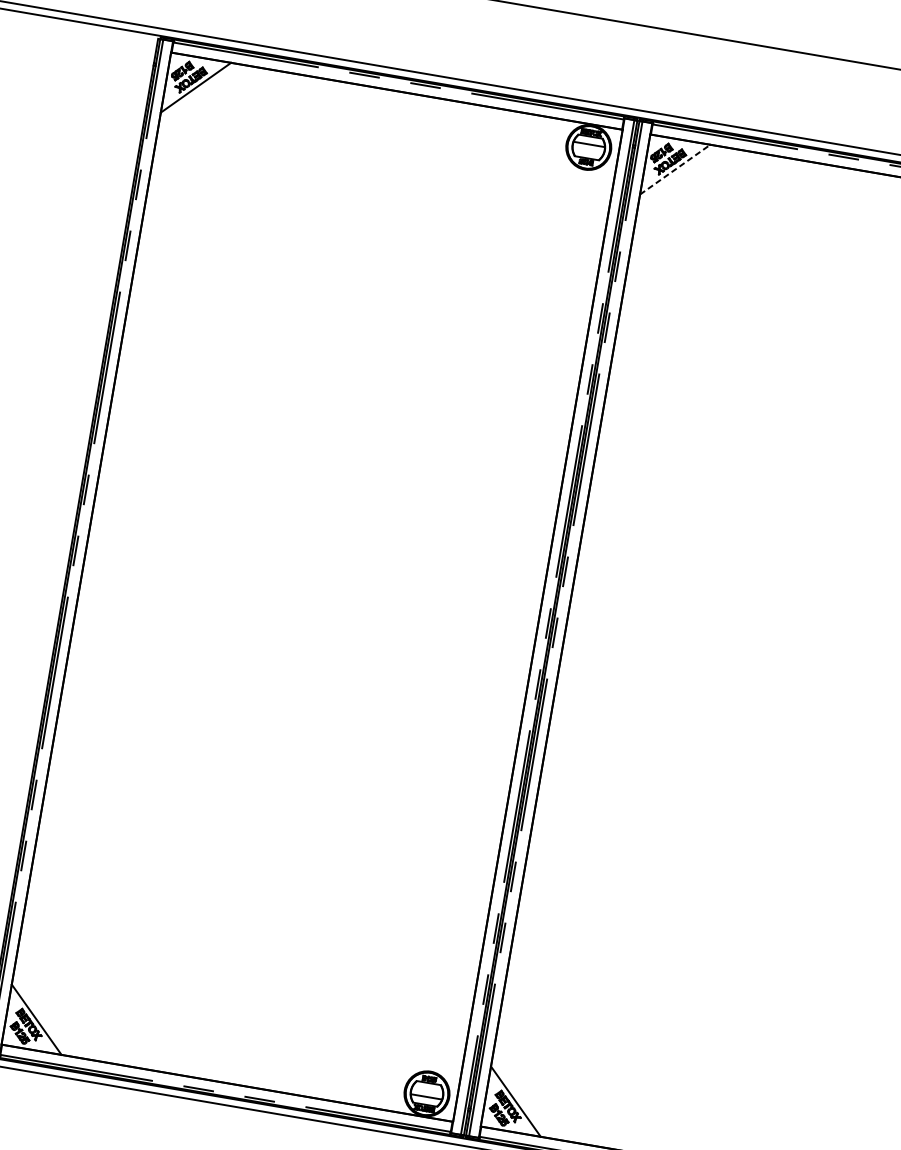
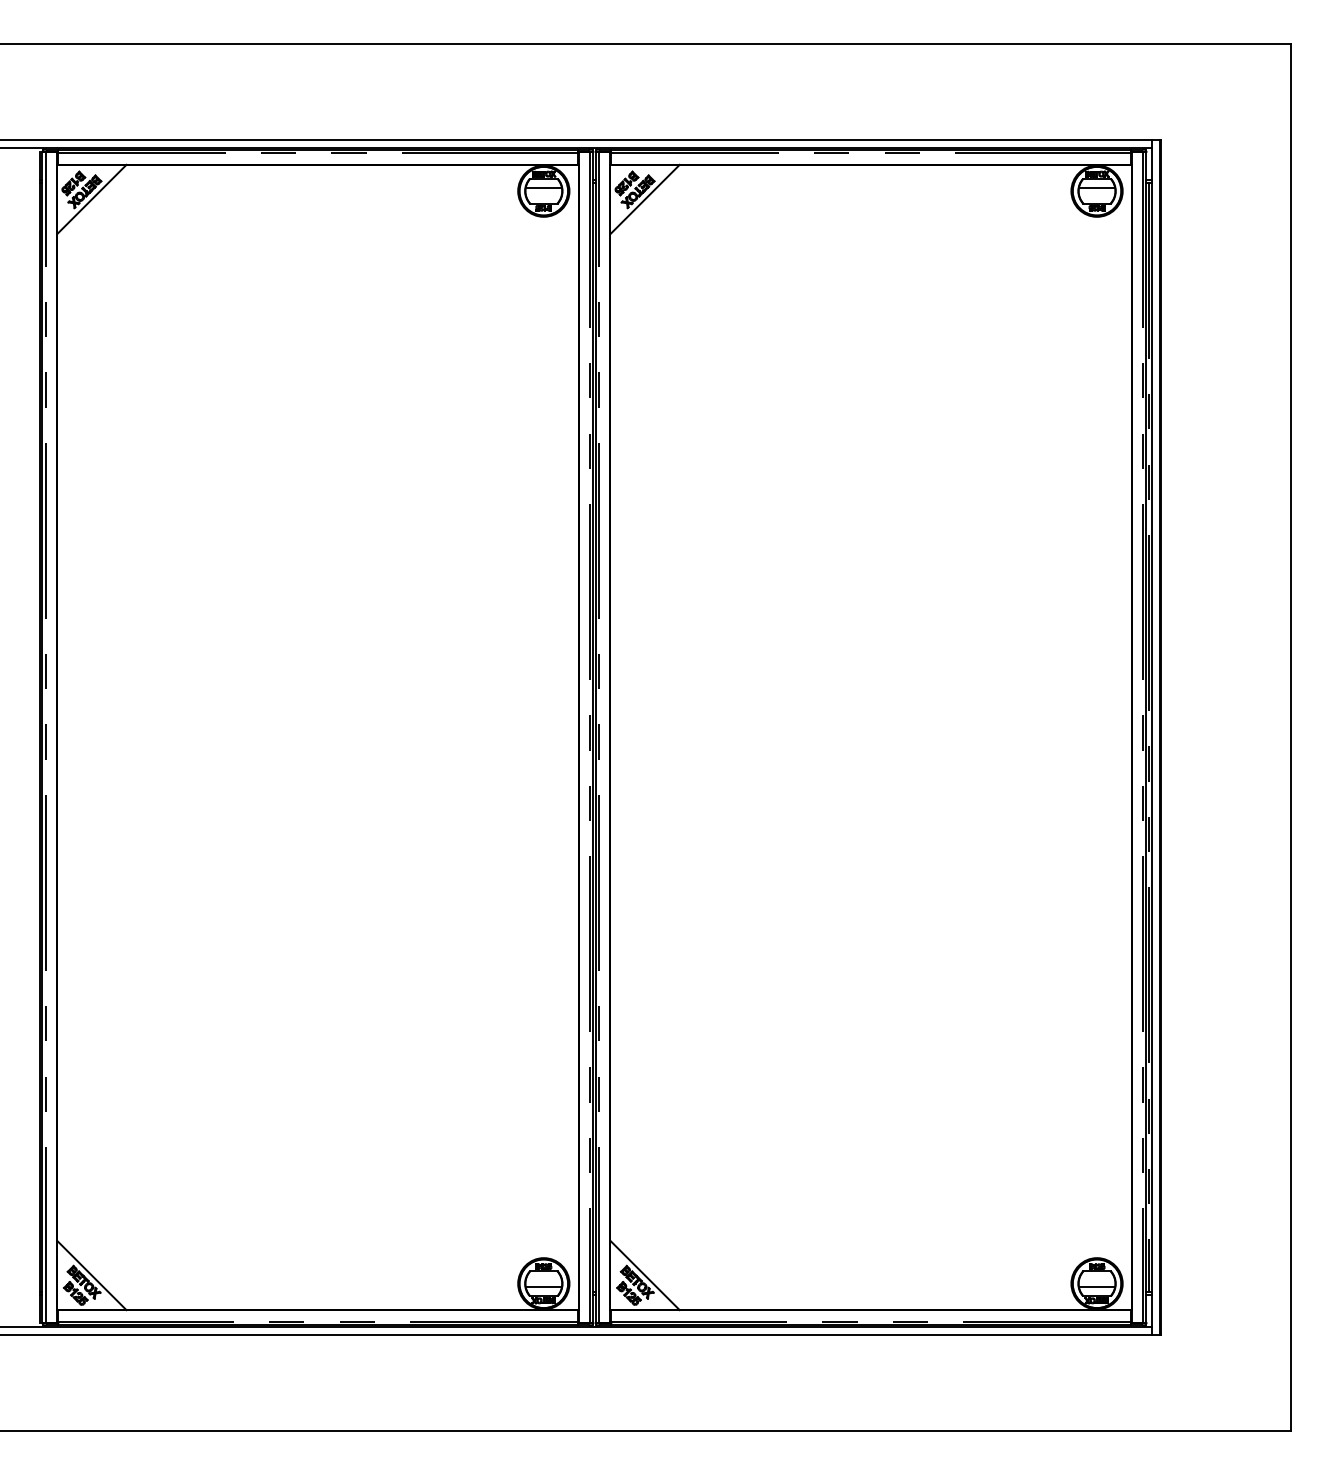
line: (675, 169) -> (645, 199), dashed -> solid

